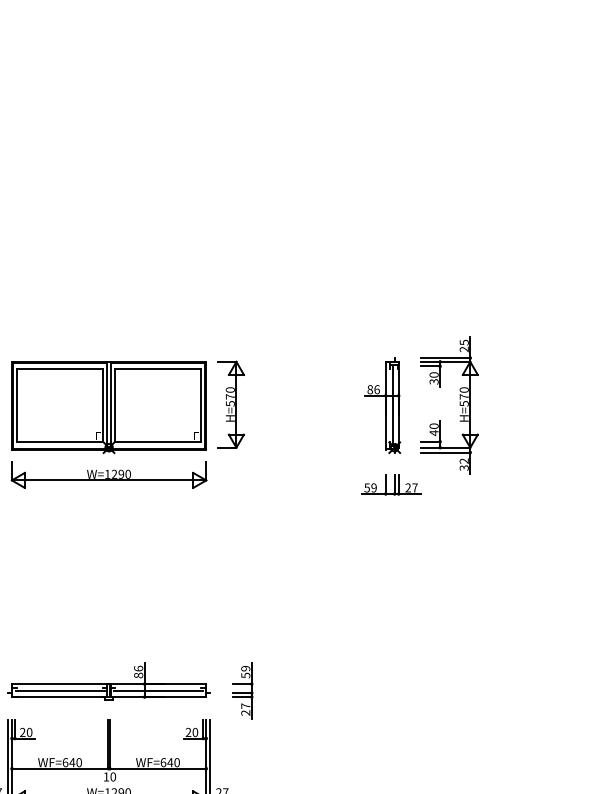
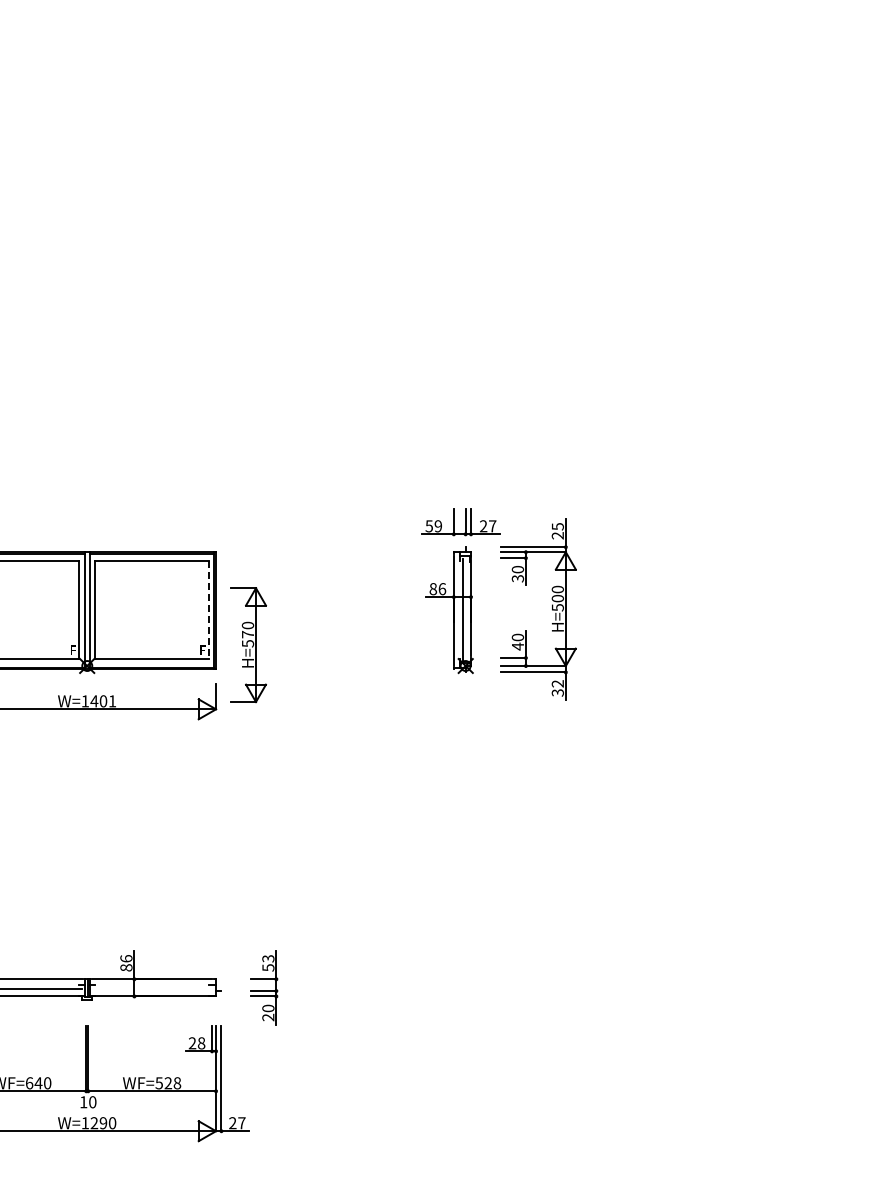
text: (463, 396) -> (557, 598), H=570 -> H=500
line: (200, 405) -> (208, 610), solid -> dashed
part: (230, 405) -> (248, 645), moved
text: (121, 474) -> (103, 701), W=1290 -> W=1401
part: (390, 485) -> (460, 522), moved
text: (245, 668) -> (268, 958), 59 -> 53
line: (158, 691) -> (152, 988), removed
text: (245, 706) -> (268, 1008), 27 -> 20
text: (195, 732) -> (201, 1043), 20 -> 28
text: (170, 762) -> (168, 1083), WF=640 -> WF=528

